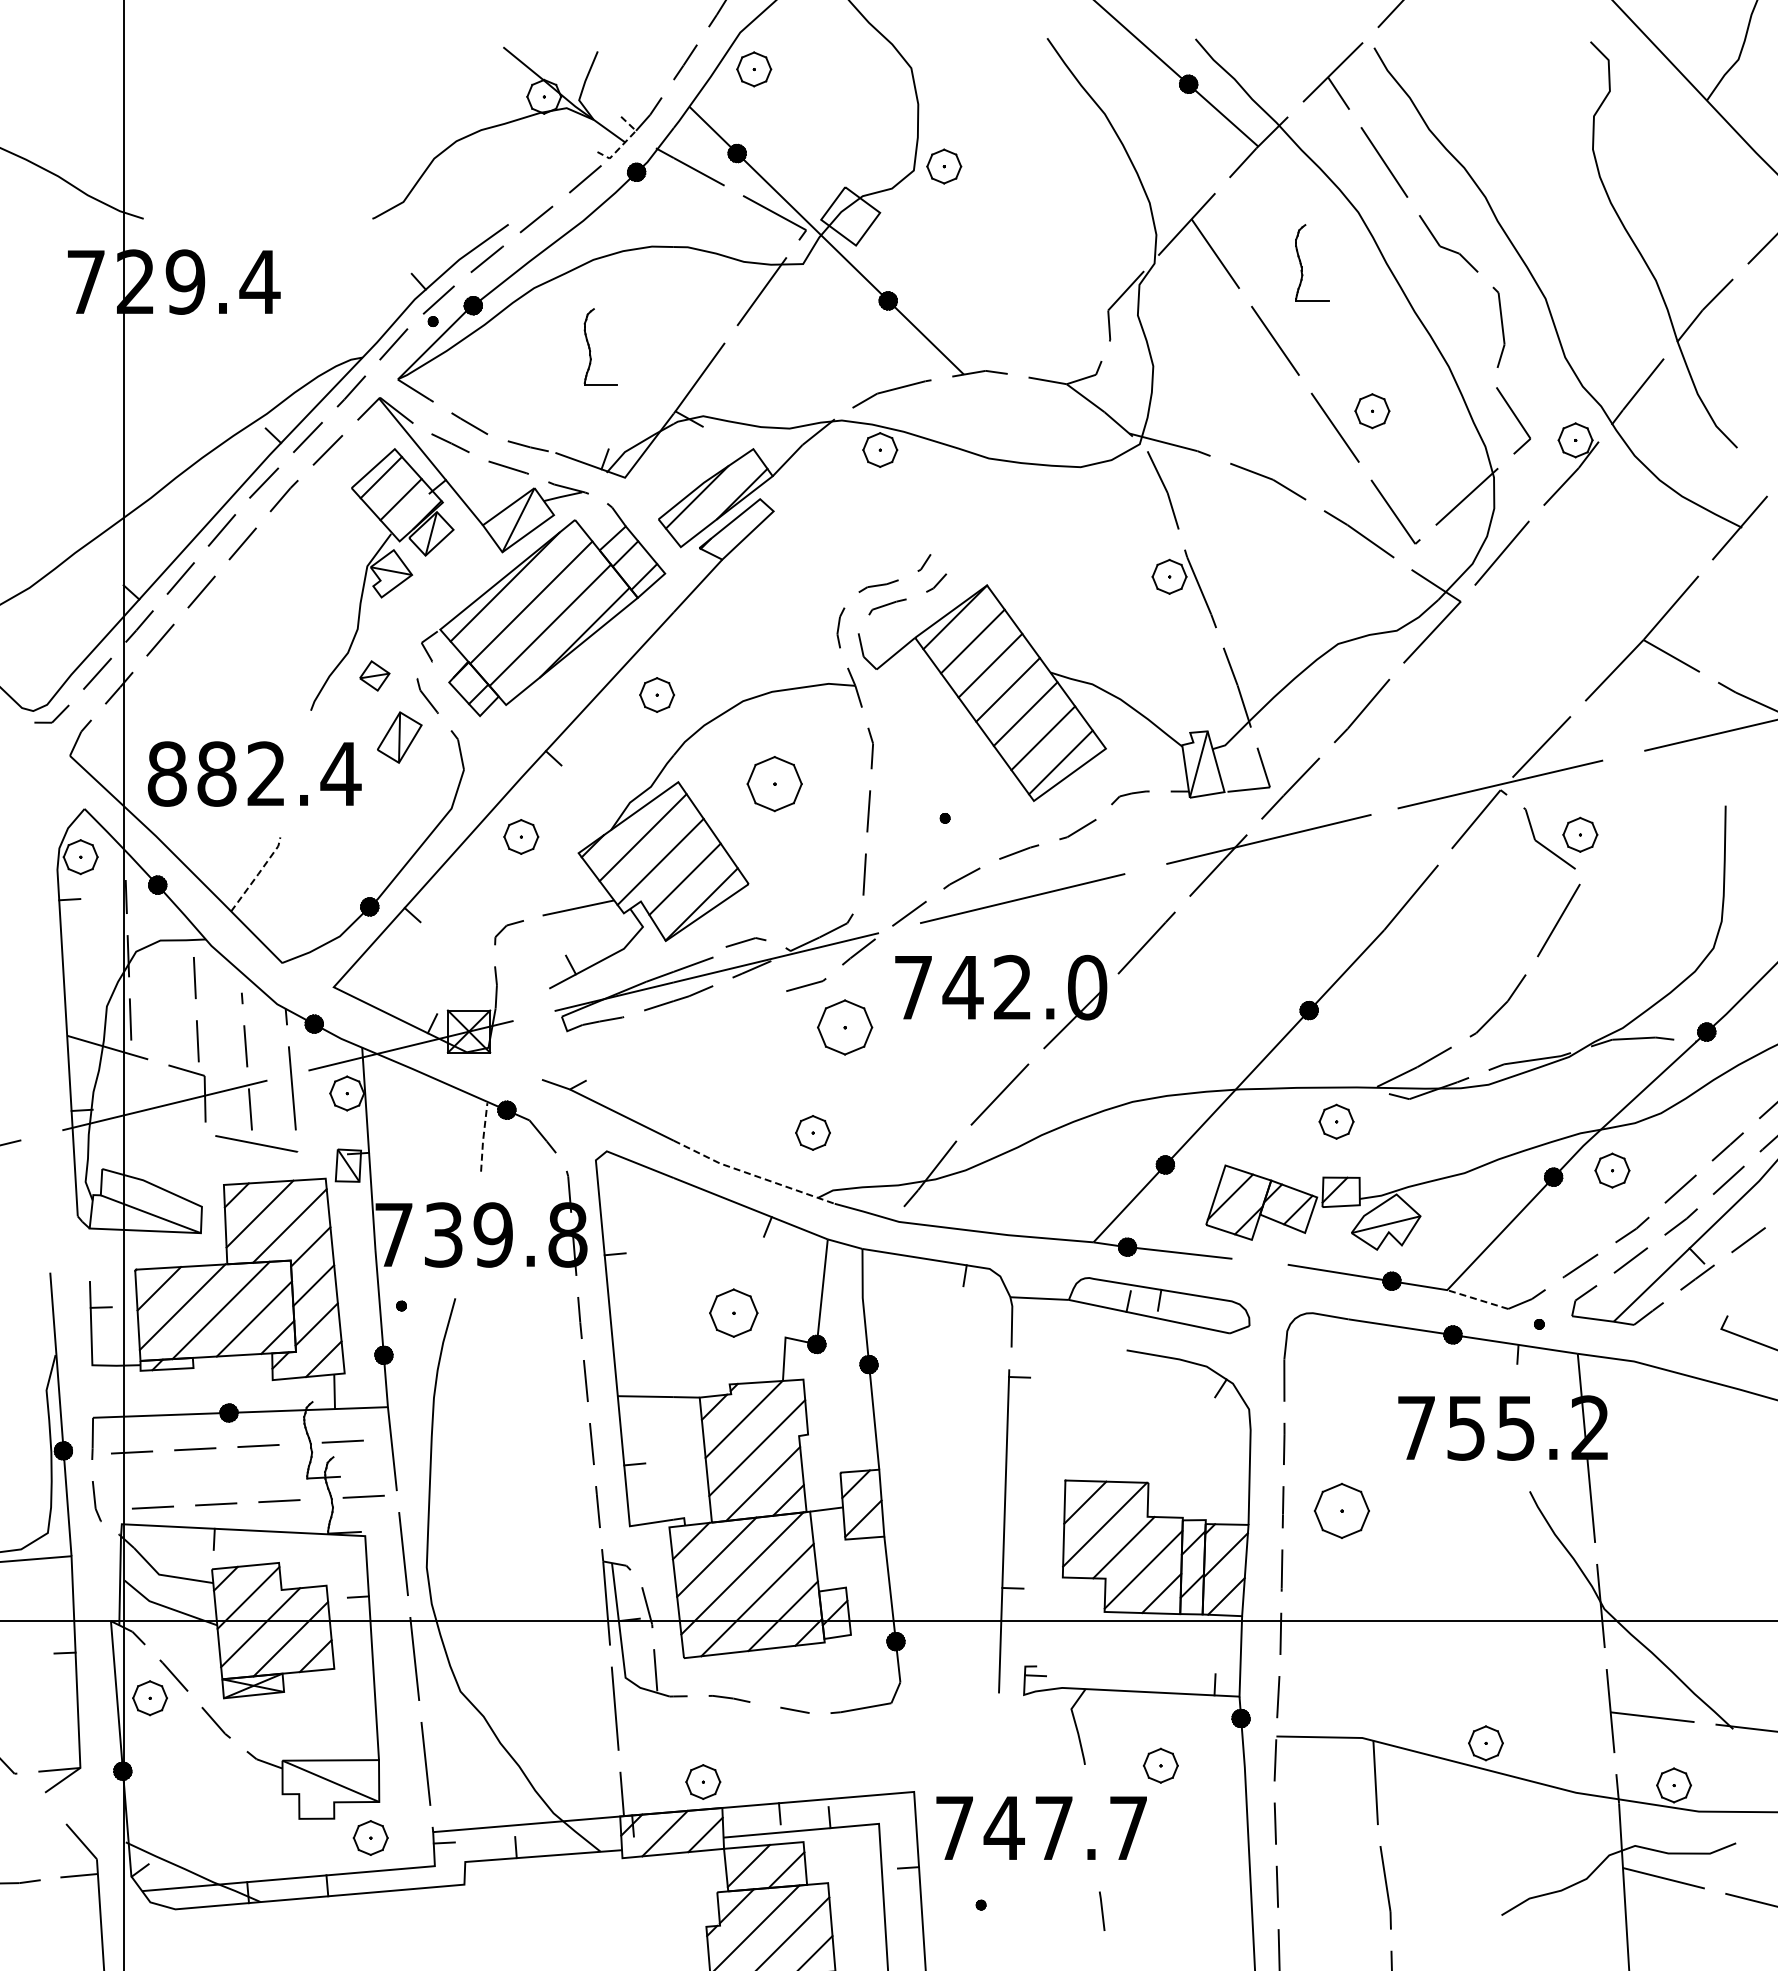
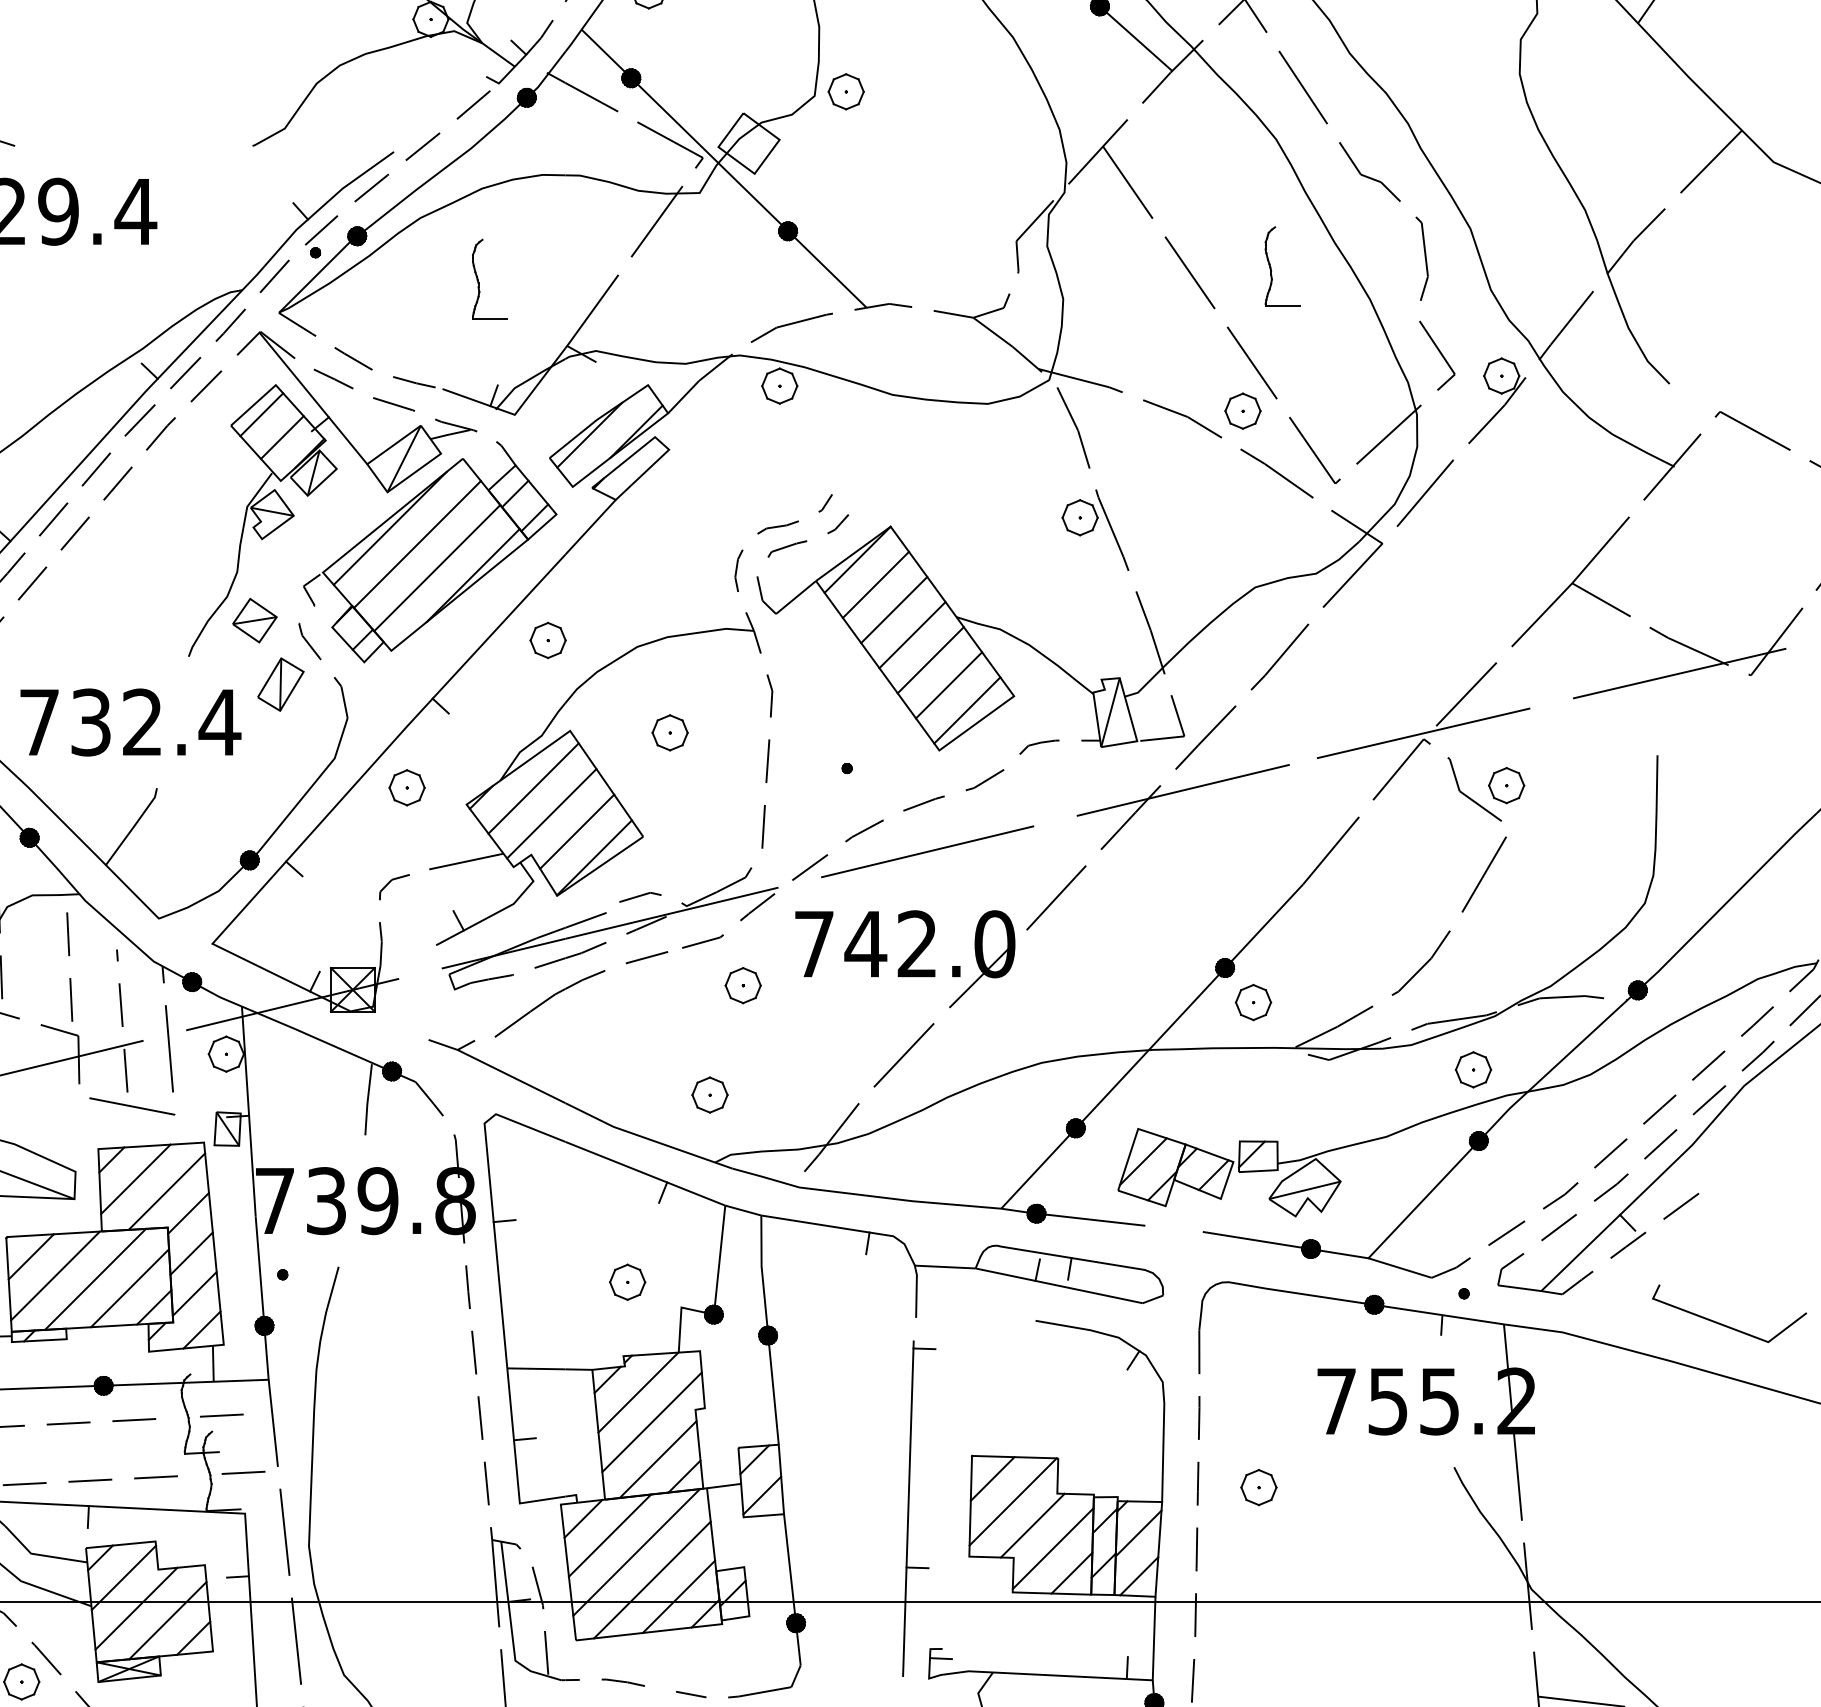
line: (625, 142) -> (515, 66), dashed -> solid
part: (1302, 265) -> (1272, 269), moved
part: (1372, 411) -> (1243, 411), moved
part: (374, 675) -> (254, 620), size x1.43
text: (191, 773) -> (64, 721), 882.4 -> 732.4
part: (774, 783) -> (669, 732), size x0.62
line: (258, 874) -> (134, 826), dashed -> solid
part: (684, 1026) -> (576, 984), added
part: (844, 1027) -> (742, 985), size x0.62
part: (1336, 1121) -> (1253, 1002), moved
line: (483, 1137) -> (367, 1099), dashed -> solid
part: (1612, 1170) -> (1473, 1069), moved
line: (752, 1175) -> (647, 1139), dashed -> solid
line: (1477, 1299) -> (1399, 1268), dashed -> solid
part: (733, 1313) -> (627, 1282), size x0.71
part: (1341, 1510) -> (1258, 1487), size x0.62

